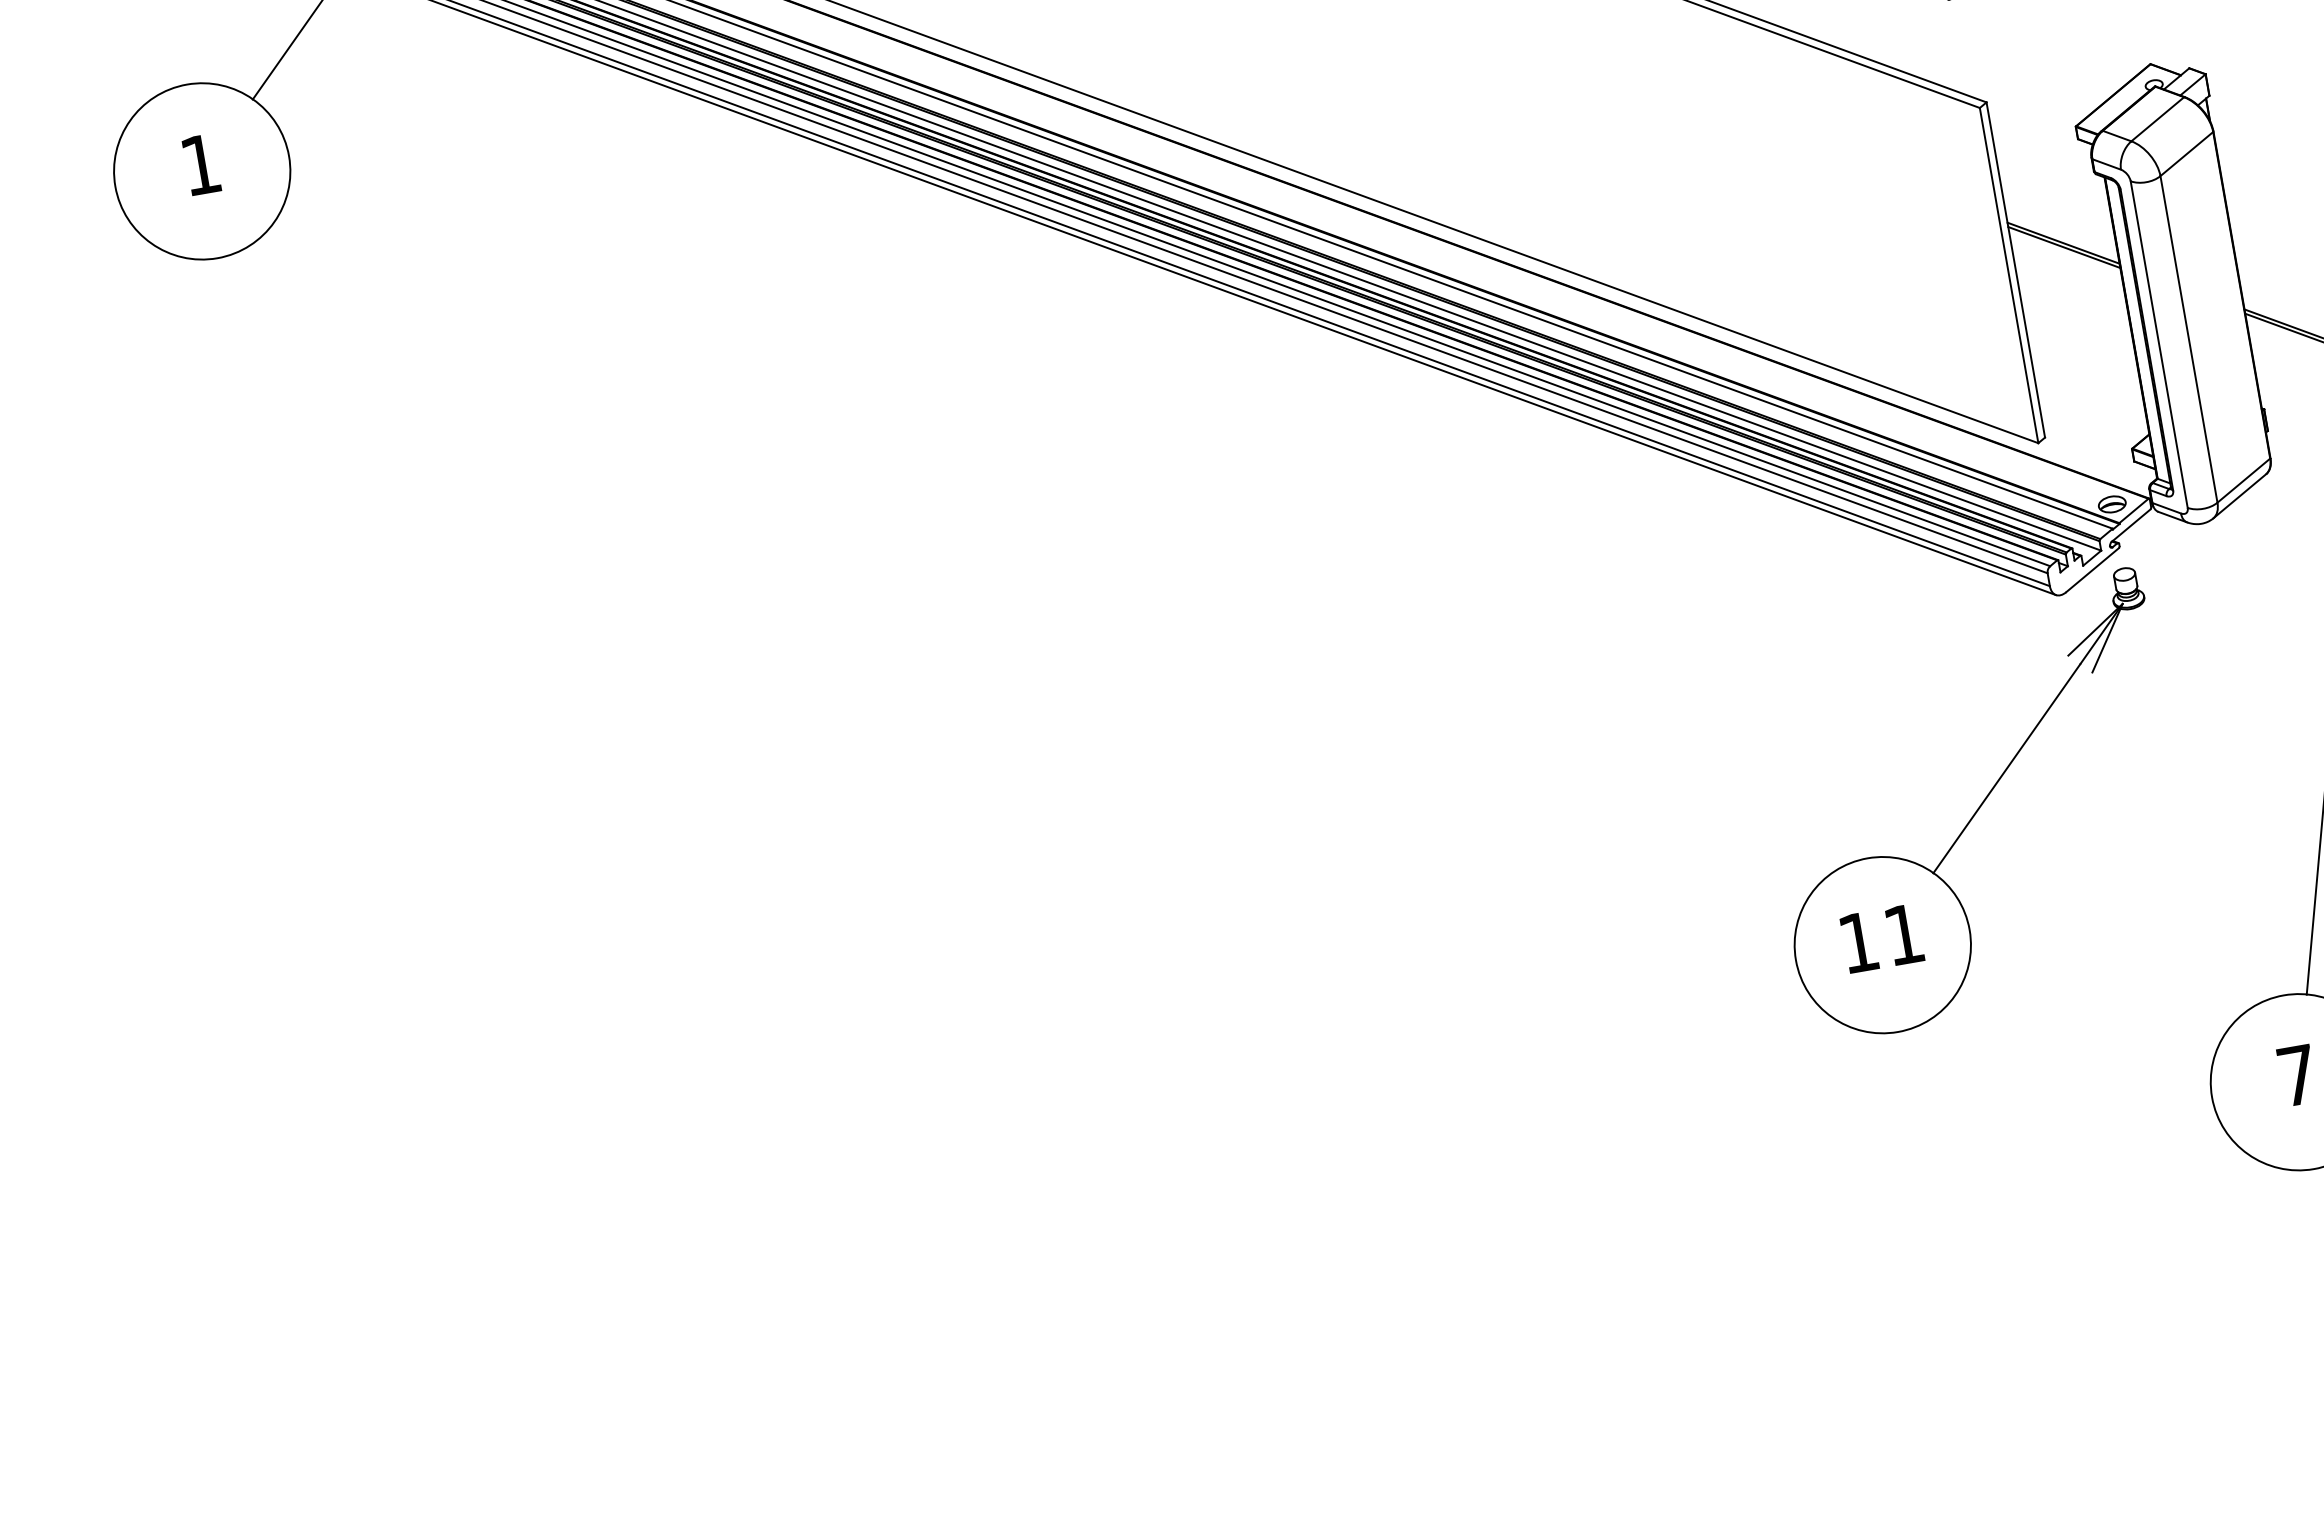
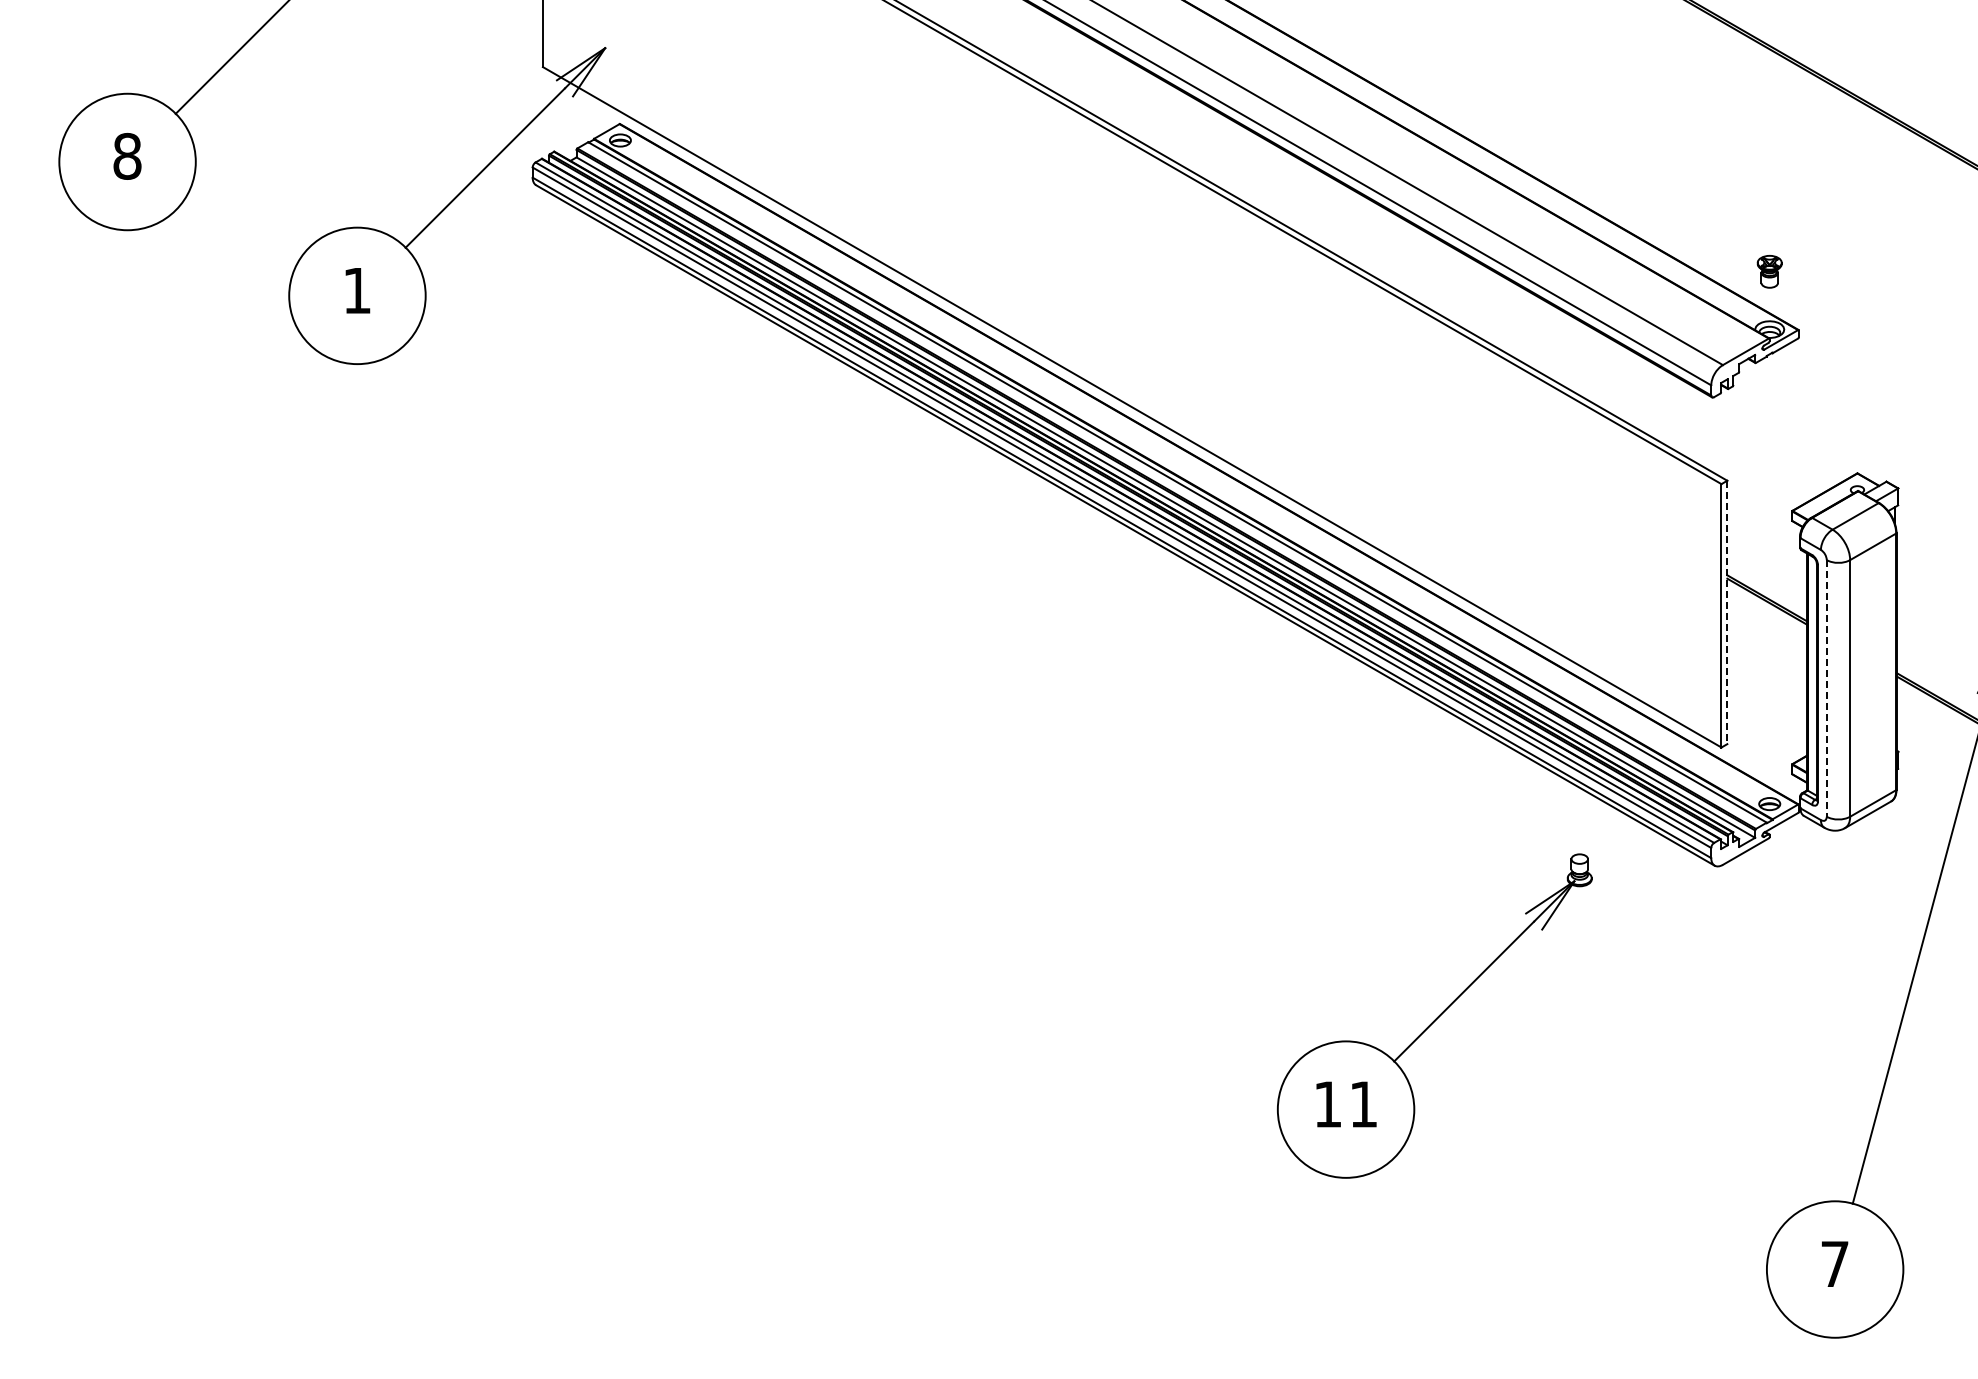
line: (2016, 270) -> (1727, 612), solid -> dashed
line: (2158, 344) -> (1826, 688), solid -> dashed
part: (1974, 805) -> (1434, 1015), moved

